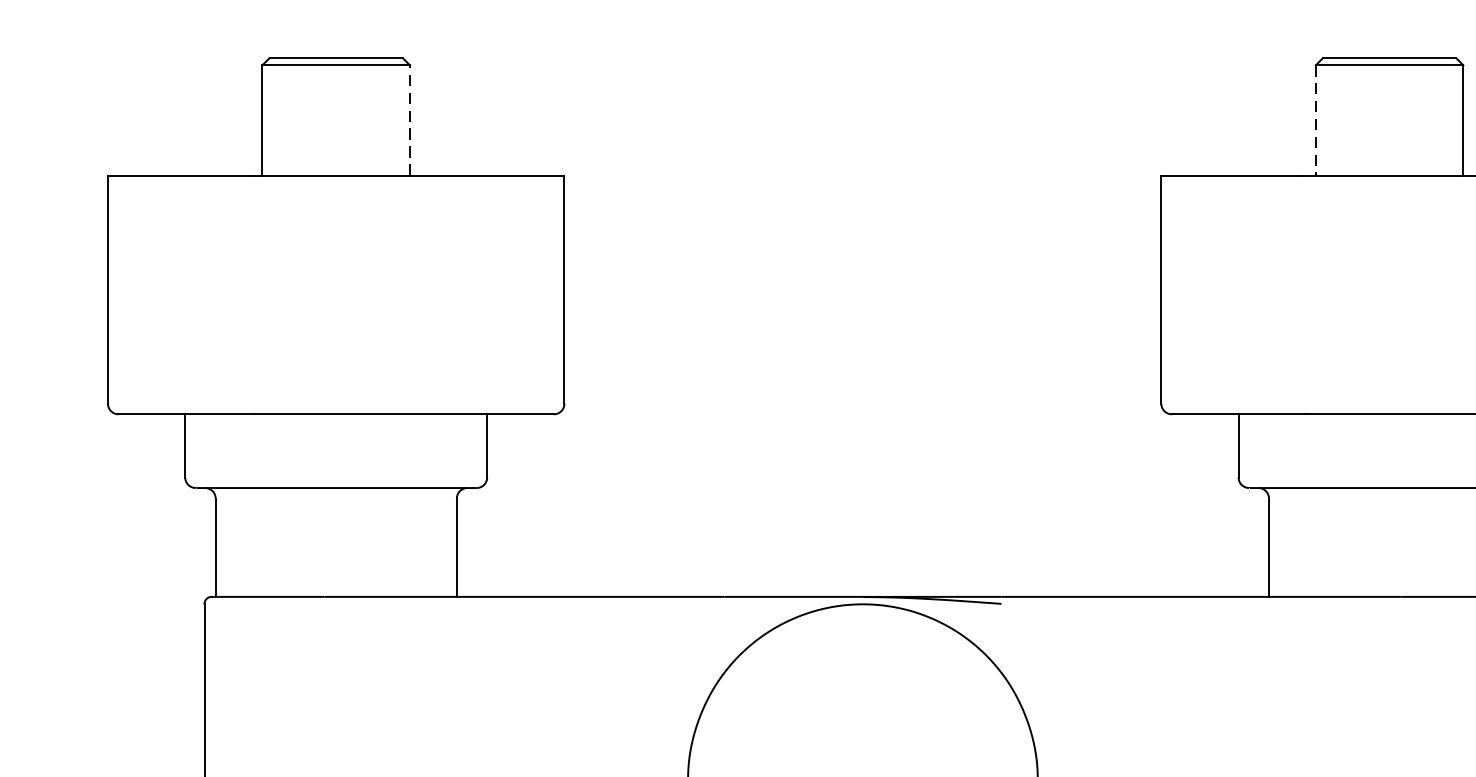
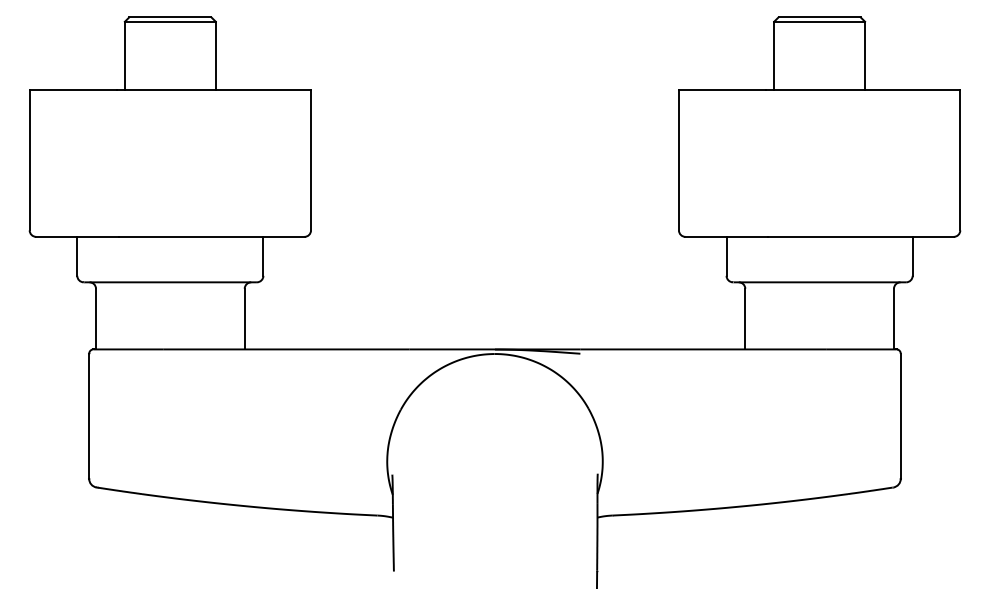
line: (409, 120) -> (215, 55), dashed -> solid
line: (1316, 120) -> (774, 55), dashed -> solid

